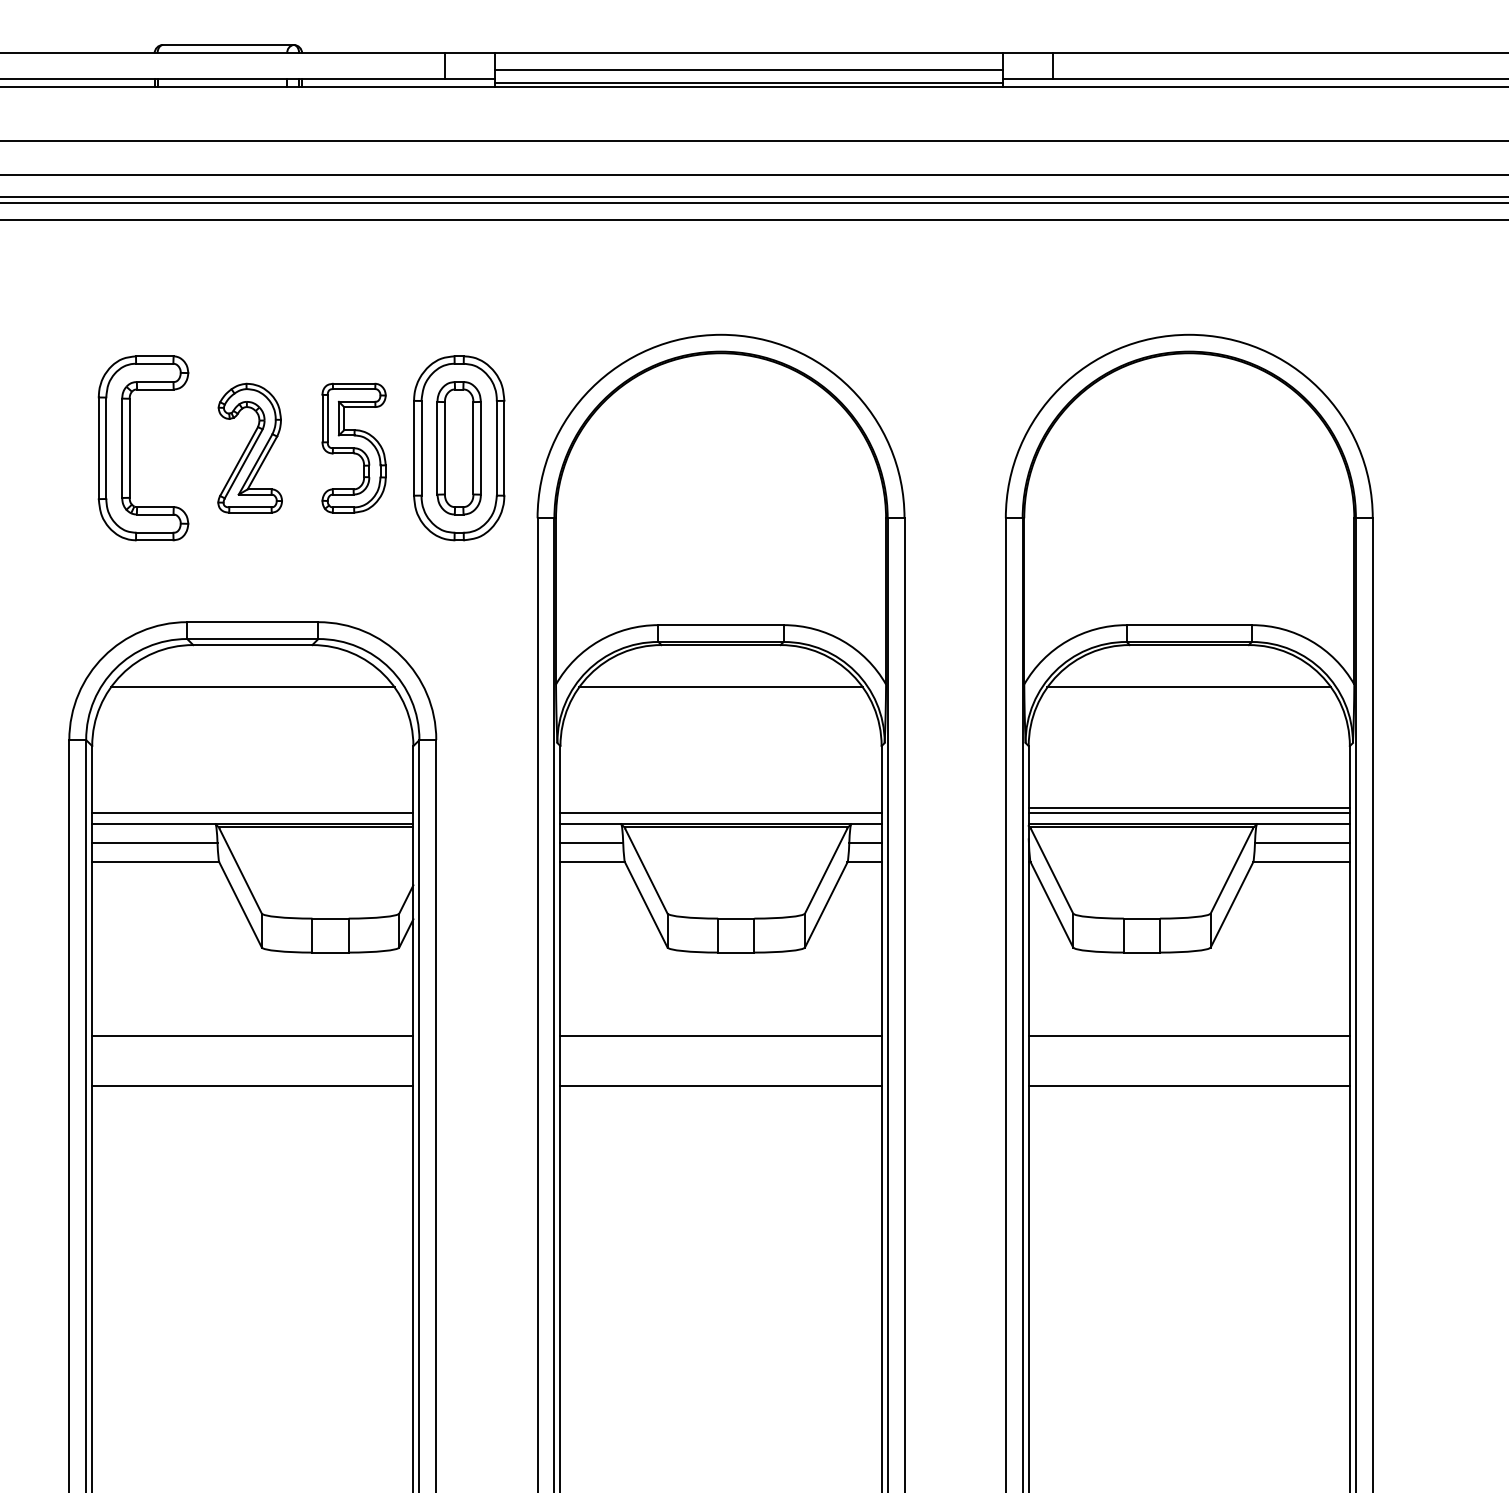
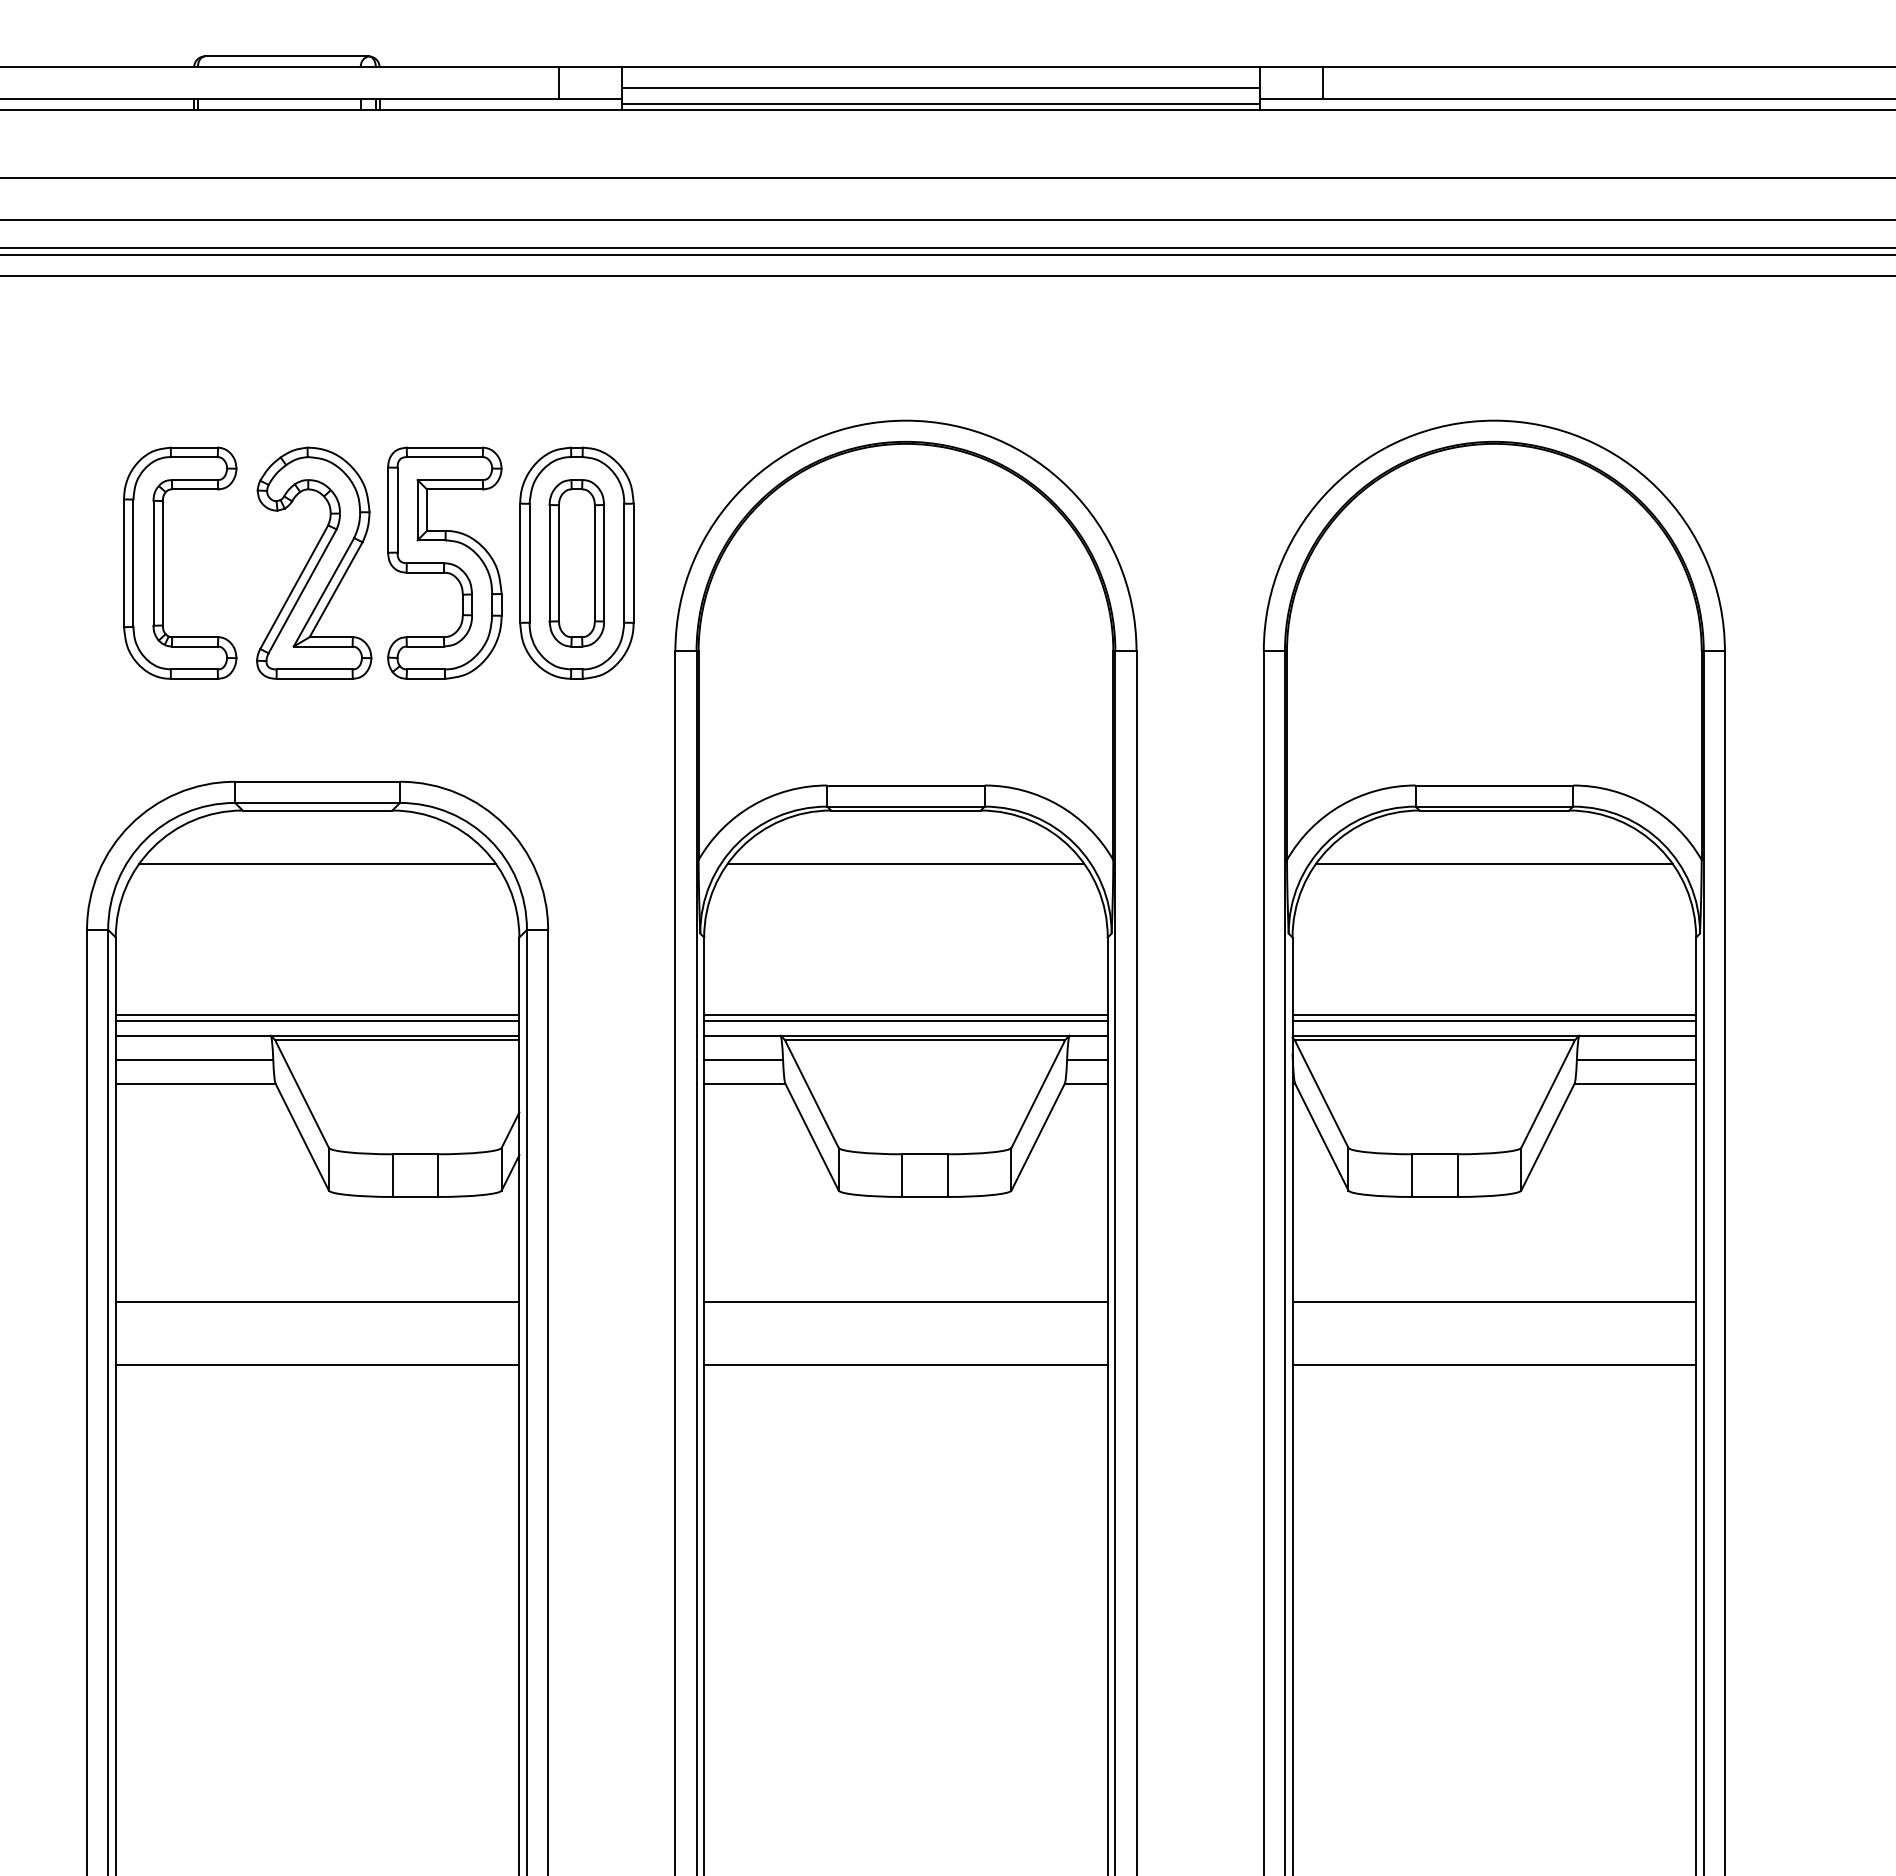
part: (250, 447) -> (314, 562), size x1.43
part: (353, 447) -> (444, 562), size x1.43
line: (252, 807) -> (317, 1014), added
line: (720, 807) -> (905, 1014), added

